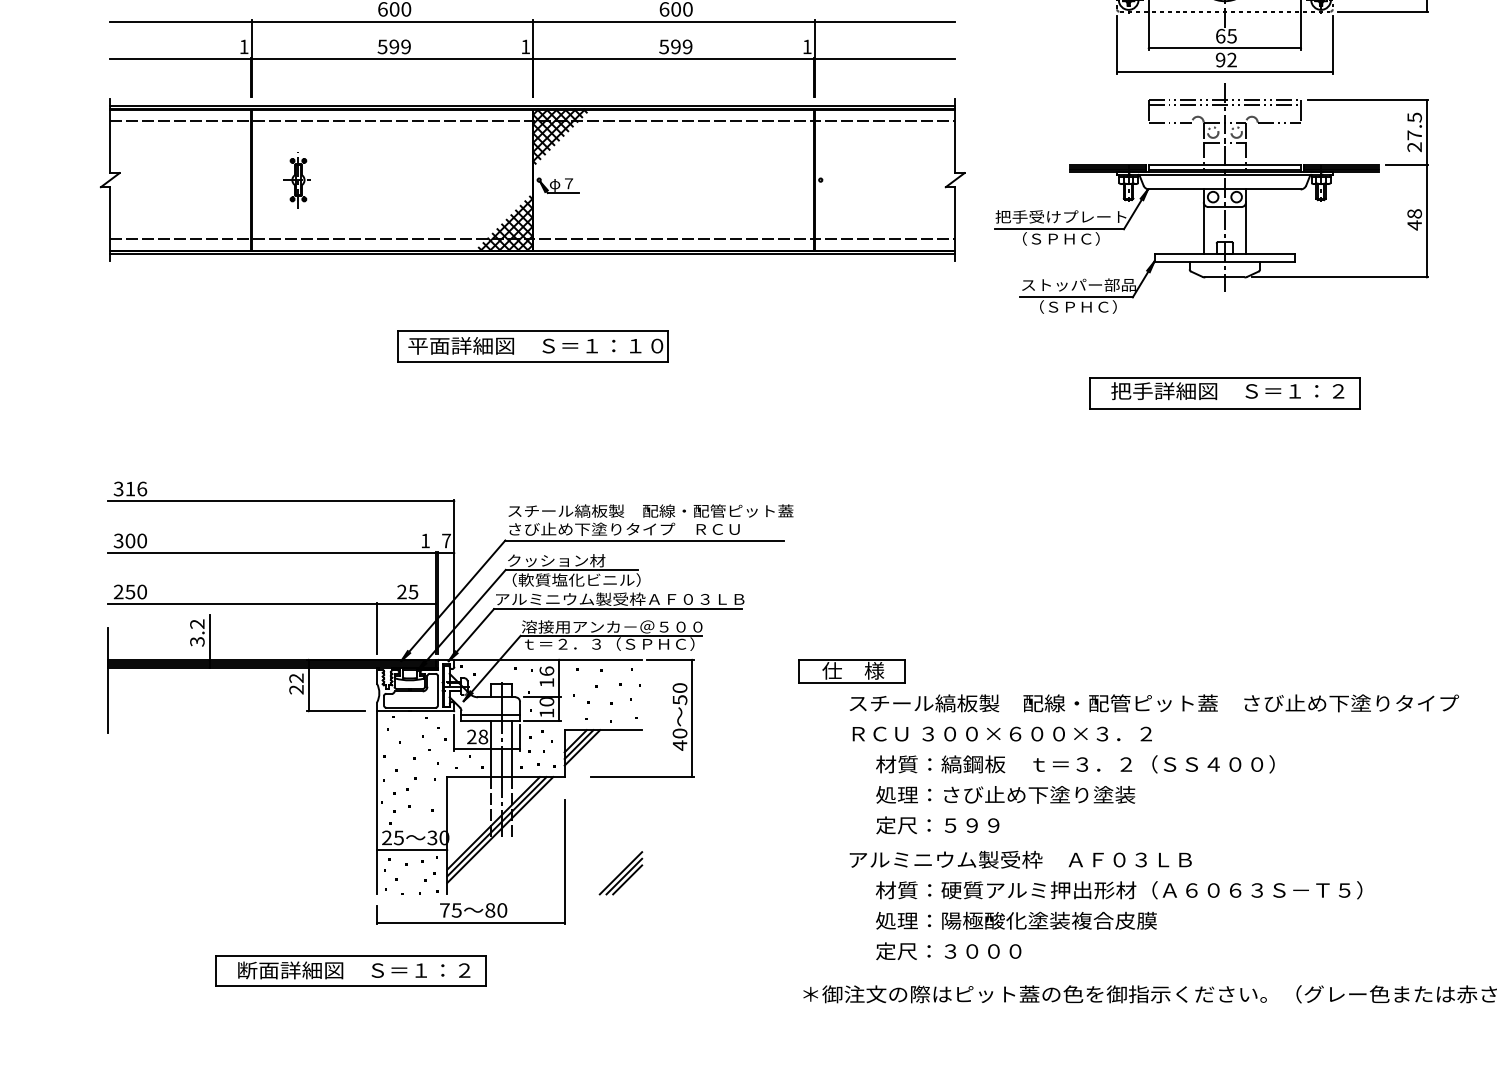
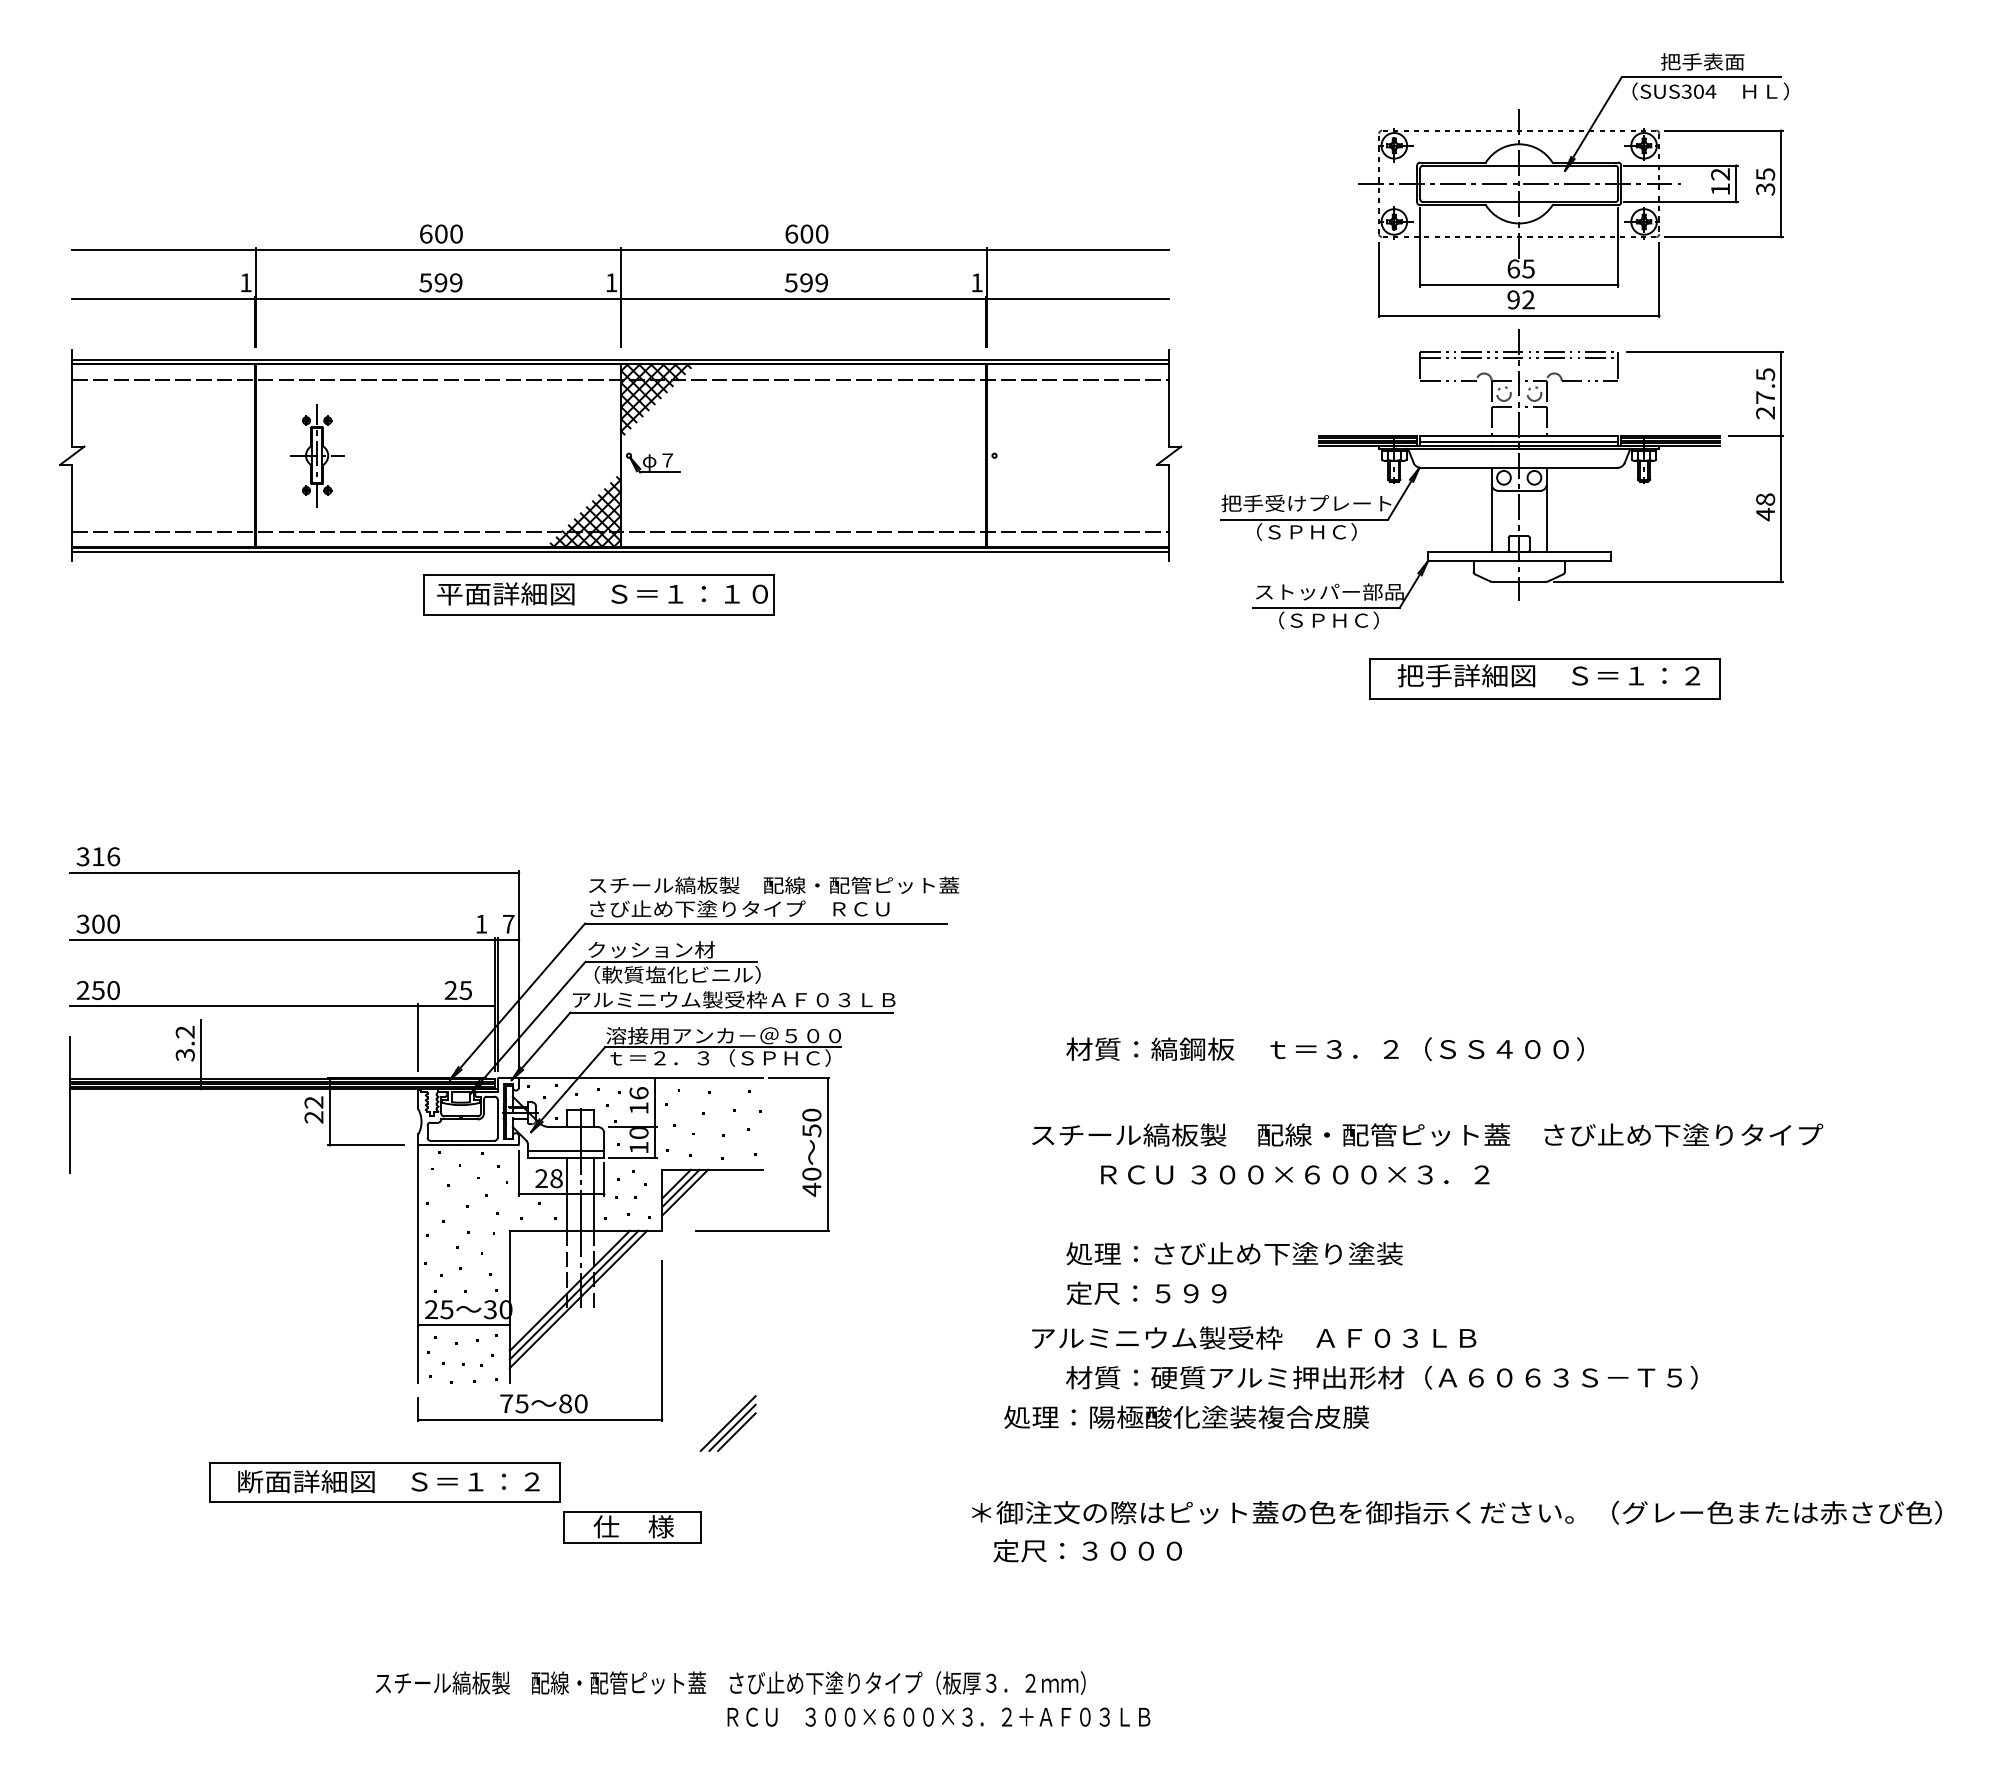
part: (296, 179) -> (314, 455), size x1.4
part: (532, 346) -> (598, 594), moved
part: (1224, 393) -> (1544, 678), moved
part: (852, 671) -> (632, 1527), moved
text: (1002, 733) -> (1295, 1174), moved
text: (1074, 763) -> (1324, 1048), moved
part: (620, 873) -> (727, 1423), moved
text: (1016, 920) -> (1186, 1416), moved
text: (948, 951) -> (1087, 1550), moved

